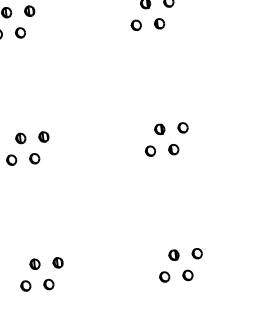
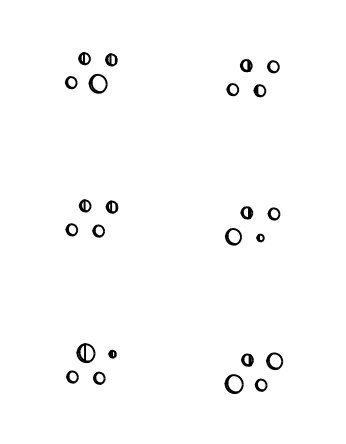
part: (20, 32) -> (97, 83), size x1.6
part: (173, 149) -> (260, 237), size x0.6
part: (150, 150) -> (233, 236), size x1.4
part: (197, 253) -> (274, 360), size x1.4
part: (57, 262) -> (112, 353), size x0.6
part: (34, 263) -> (85, 352), size x1.6
part: (164, 276) -> (233, 383), size x1.6

